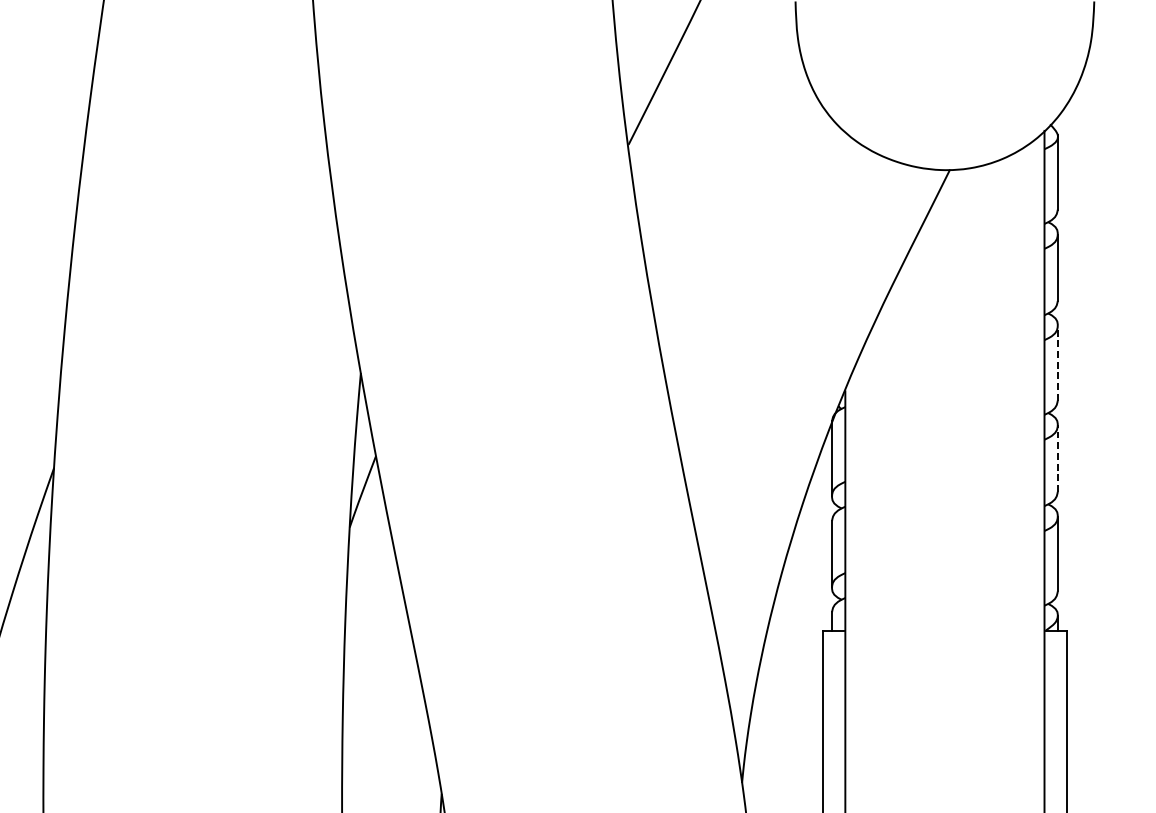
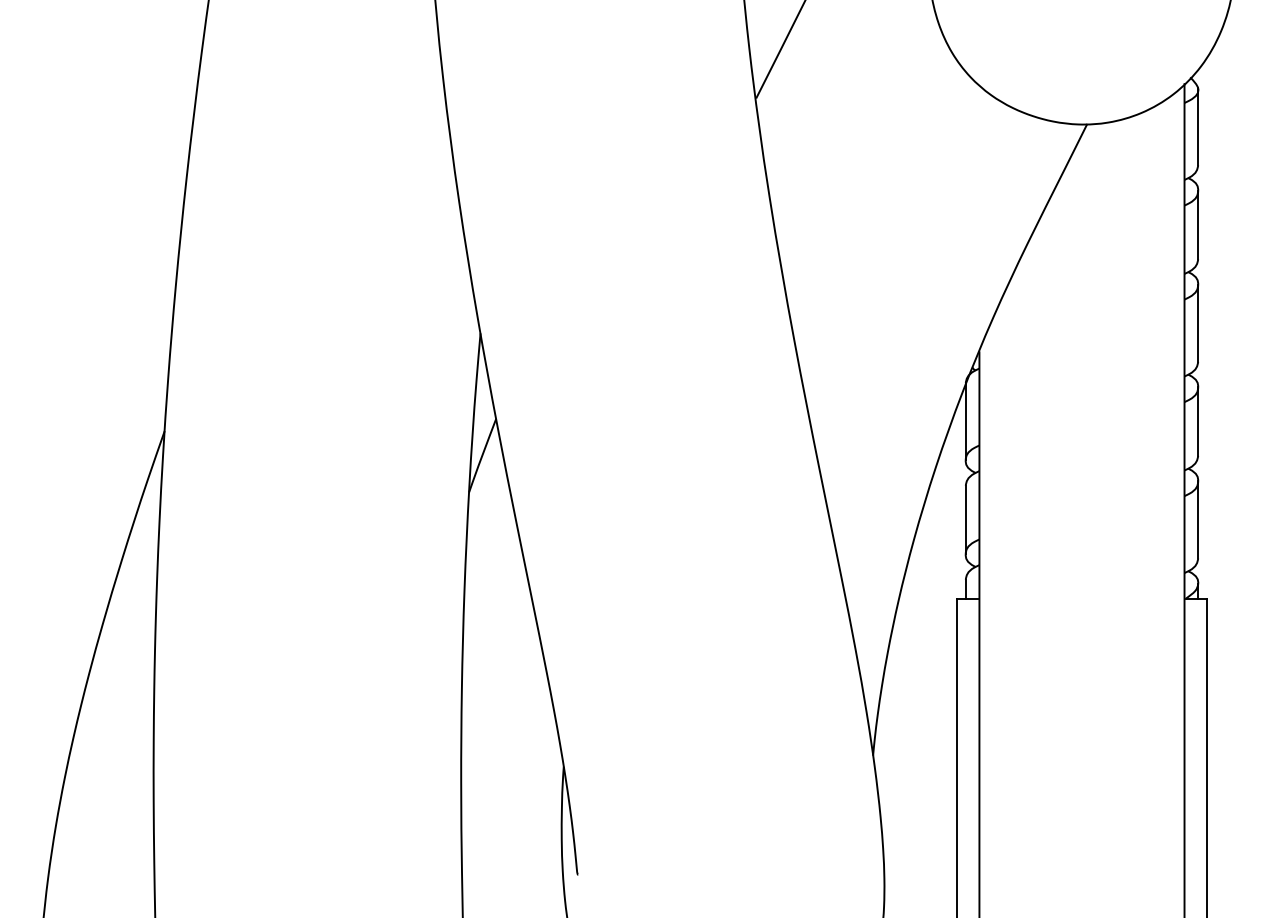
line: (1058, 362) -> (1198, 322), dashed -> solid
line: (1058, 458) -> (1198, 421), dashed -> solid

